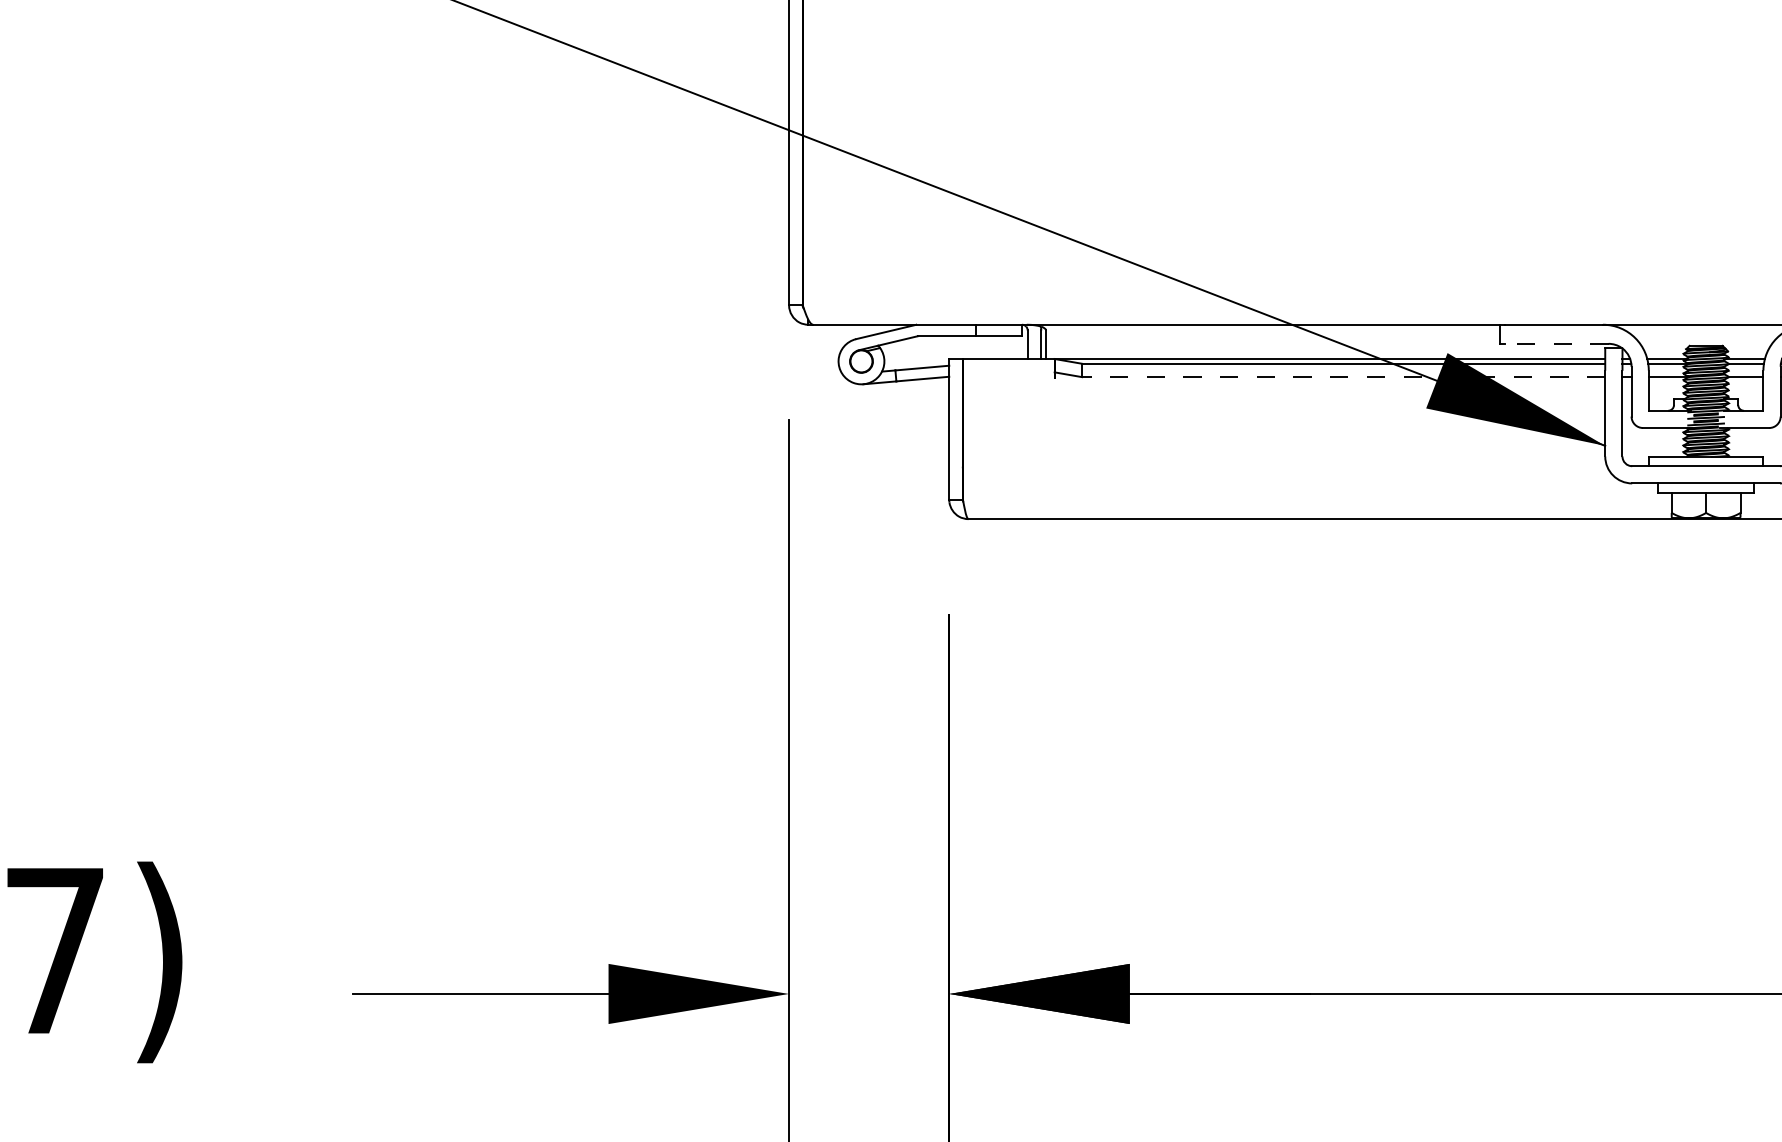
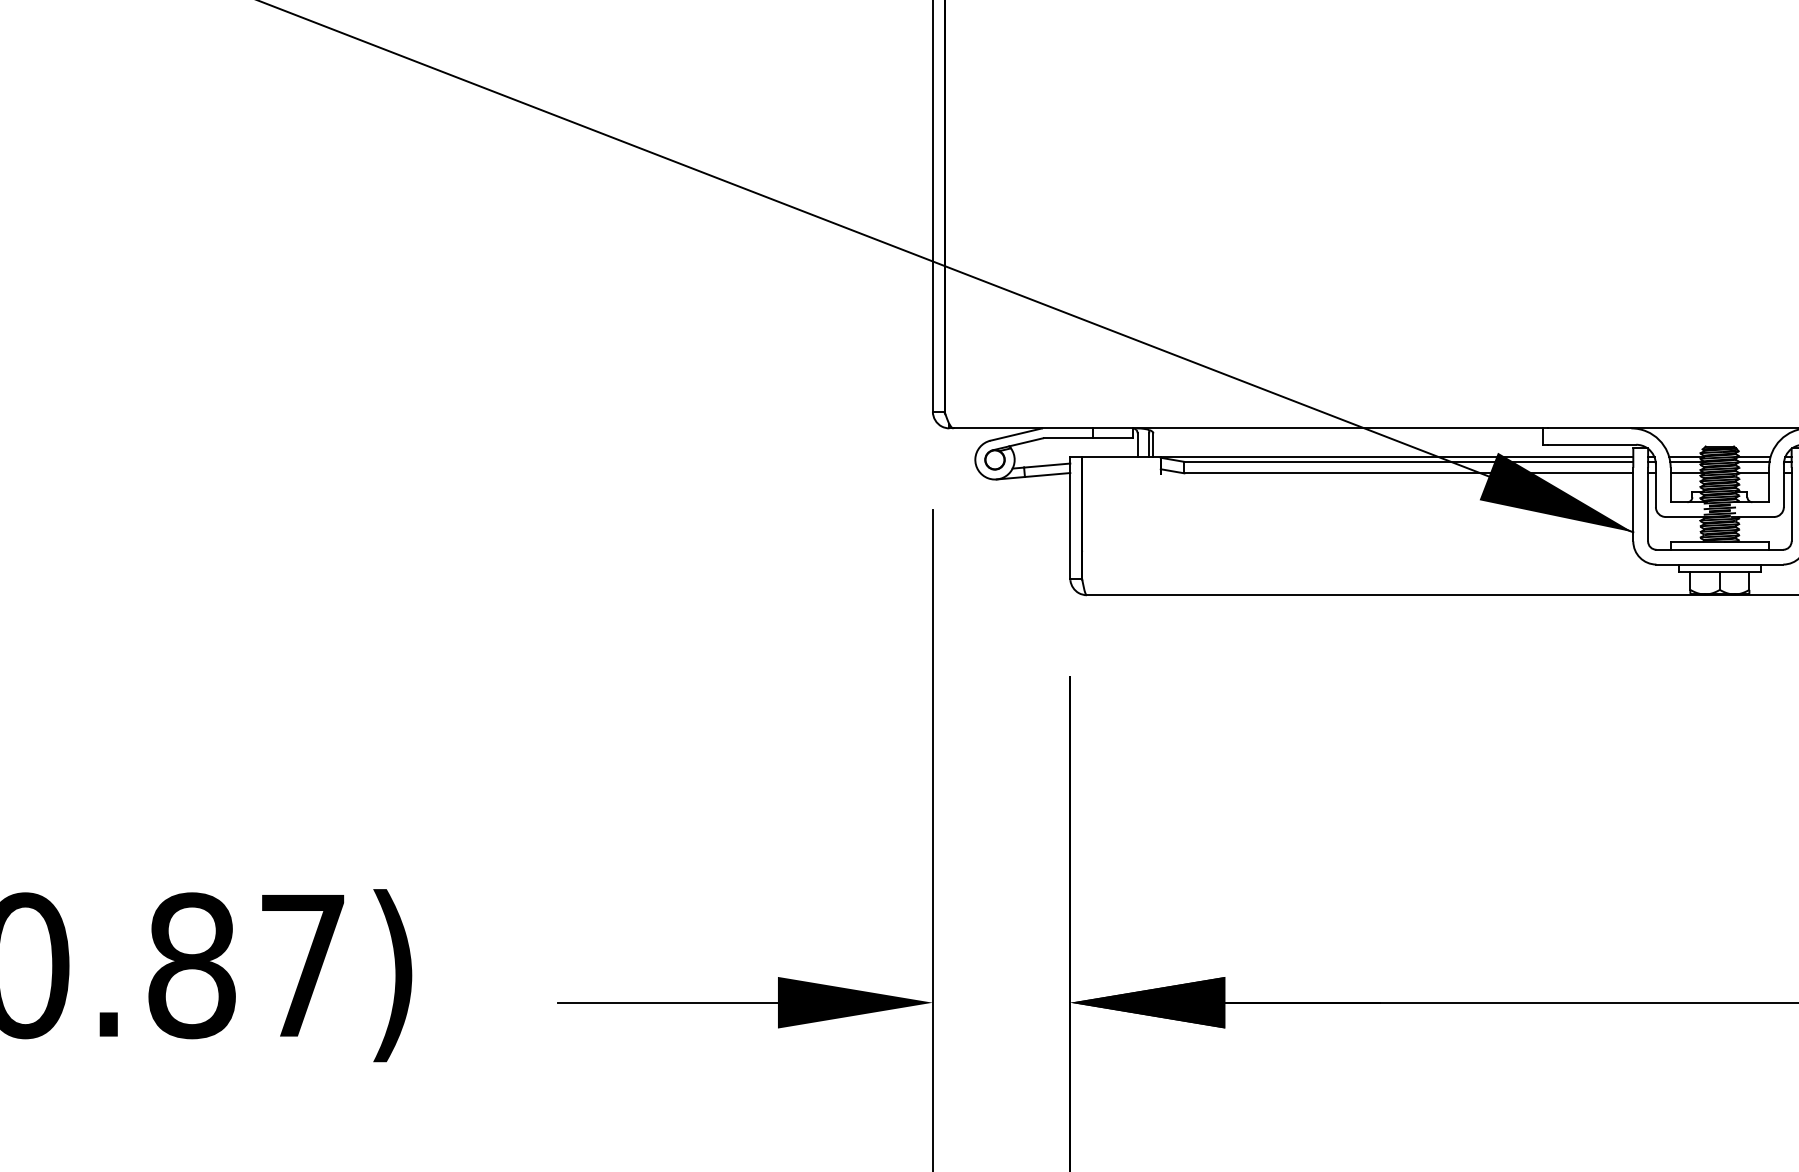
line: (1556, 343) -> (1591, 444), dashed -> solid
line: (1343, 377) -> (1408, 473), dashed -> solid

